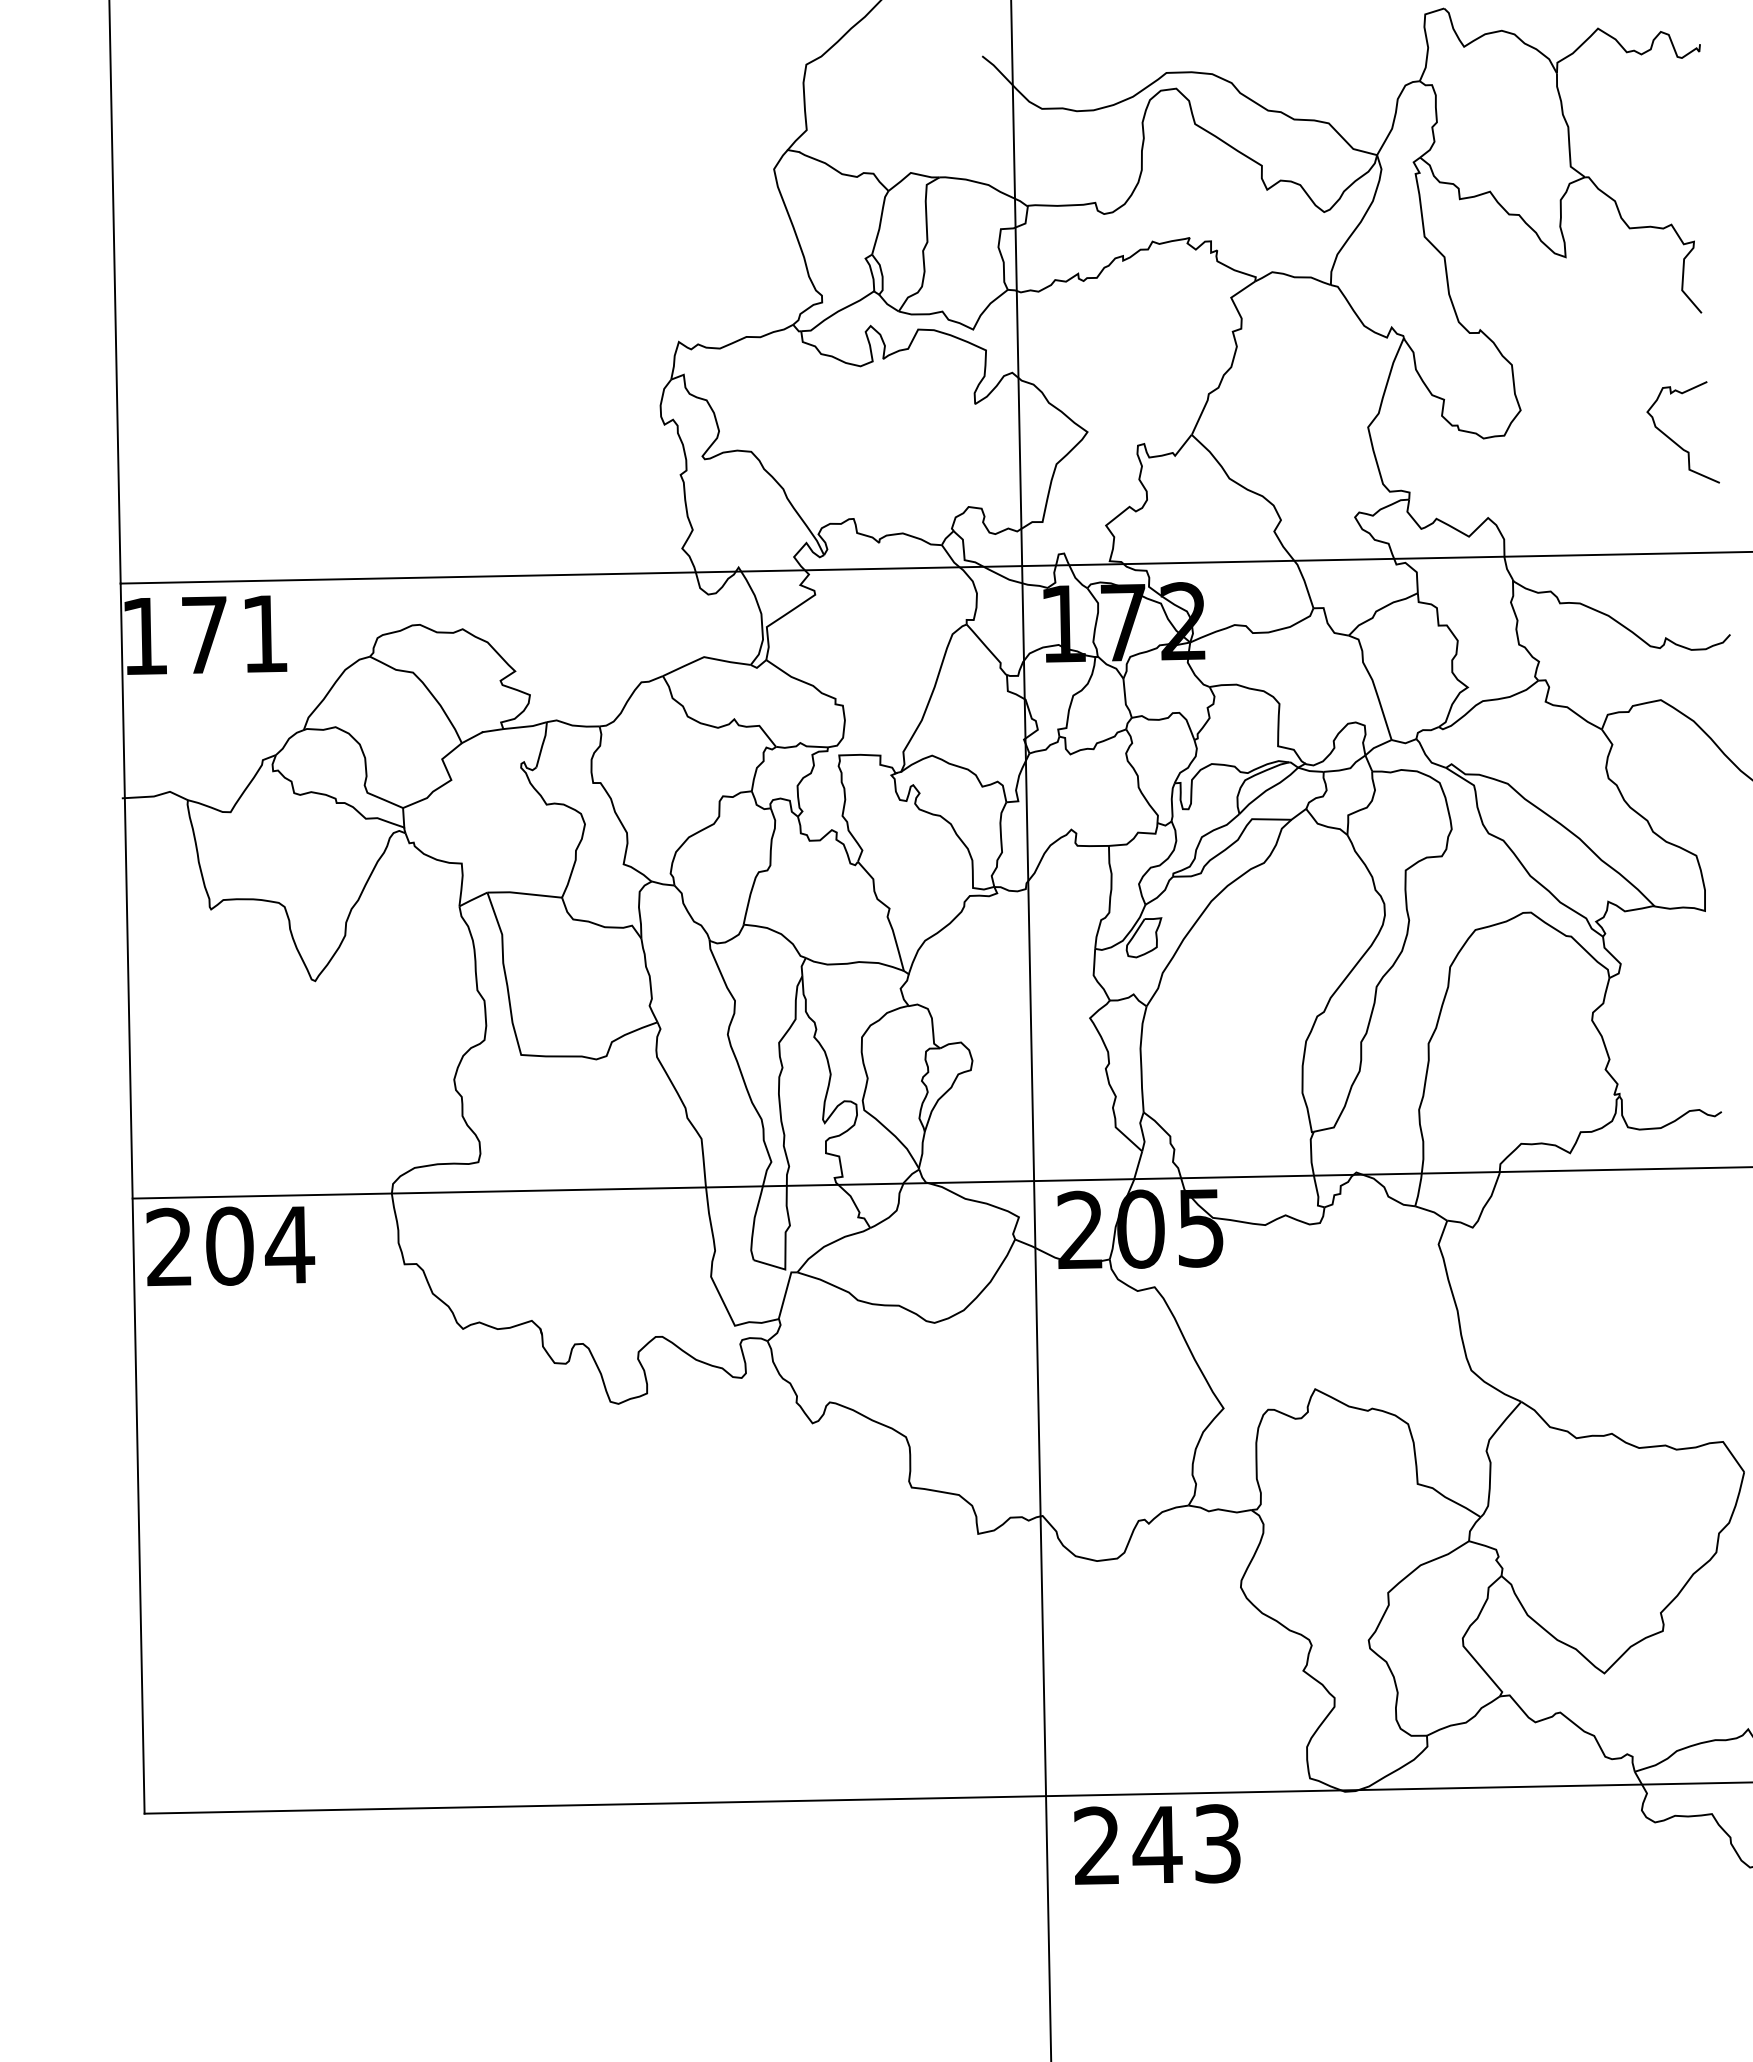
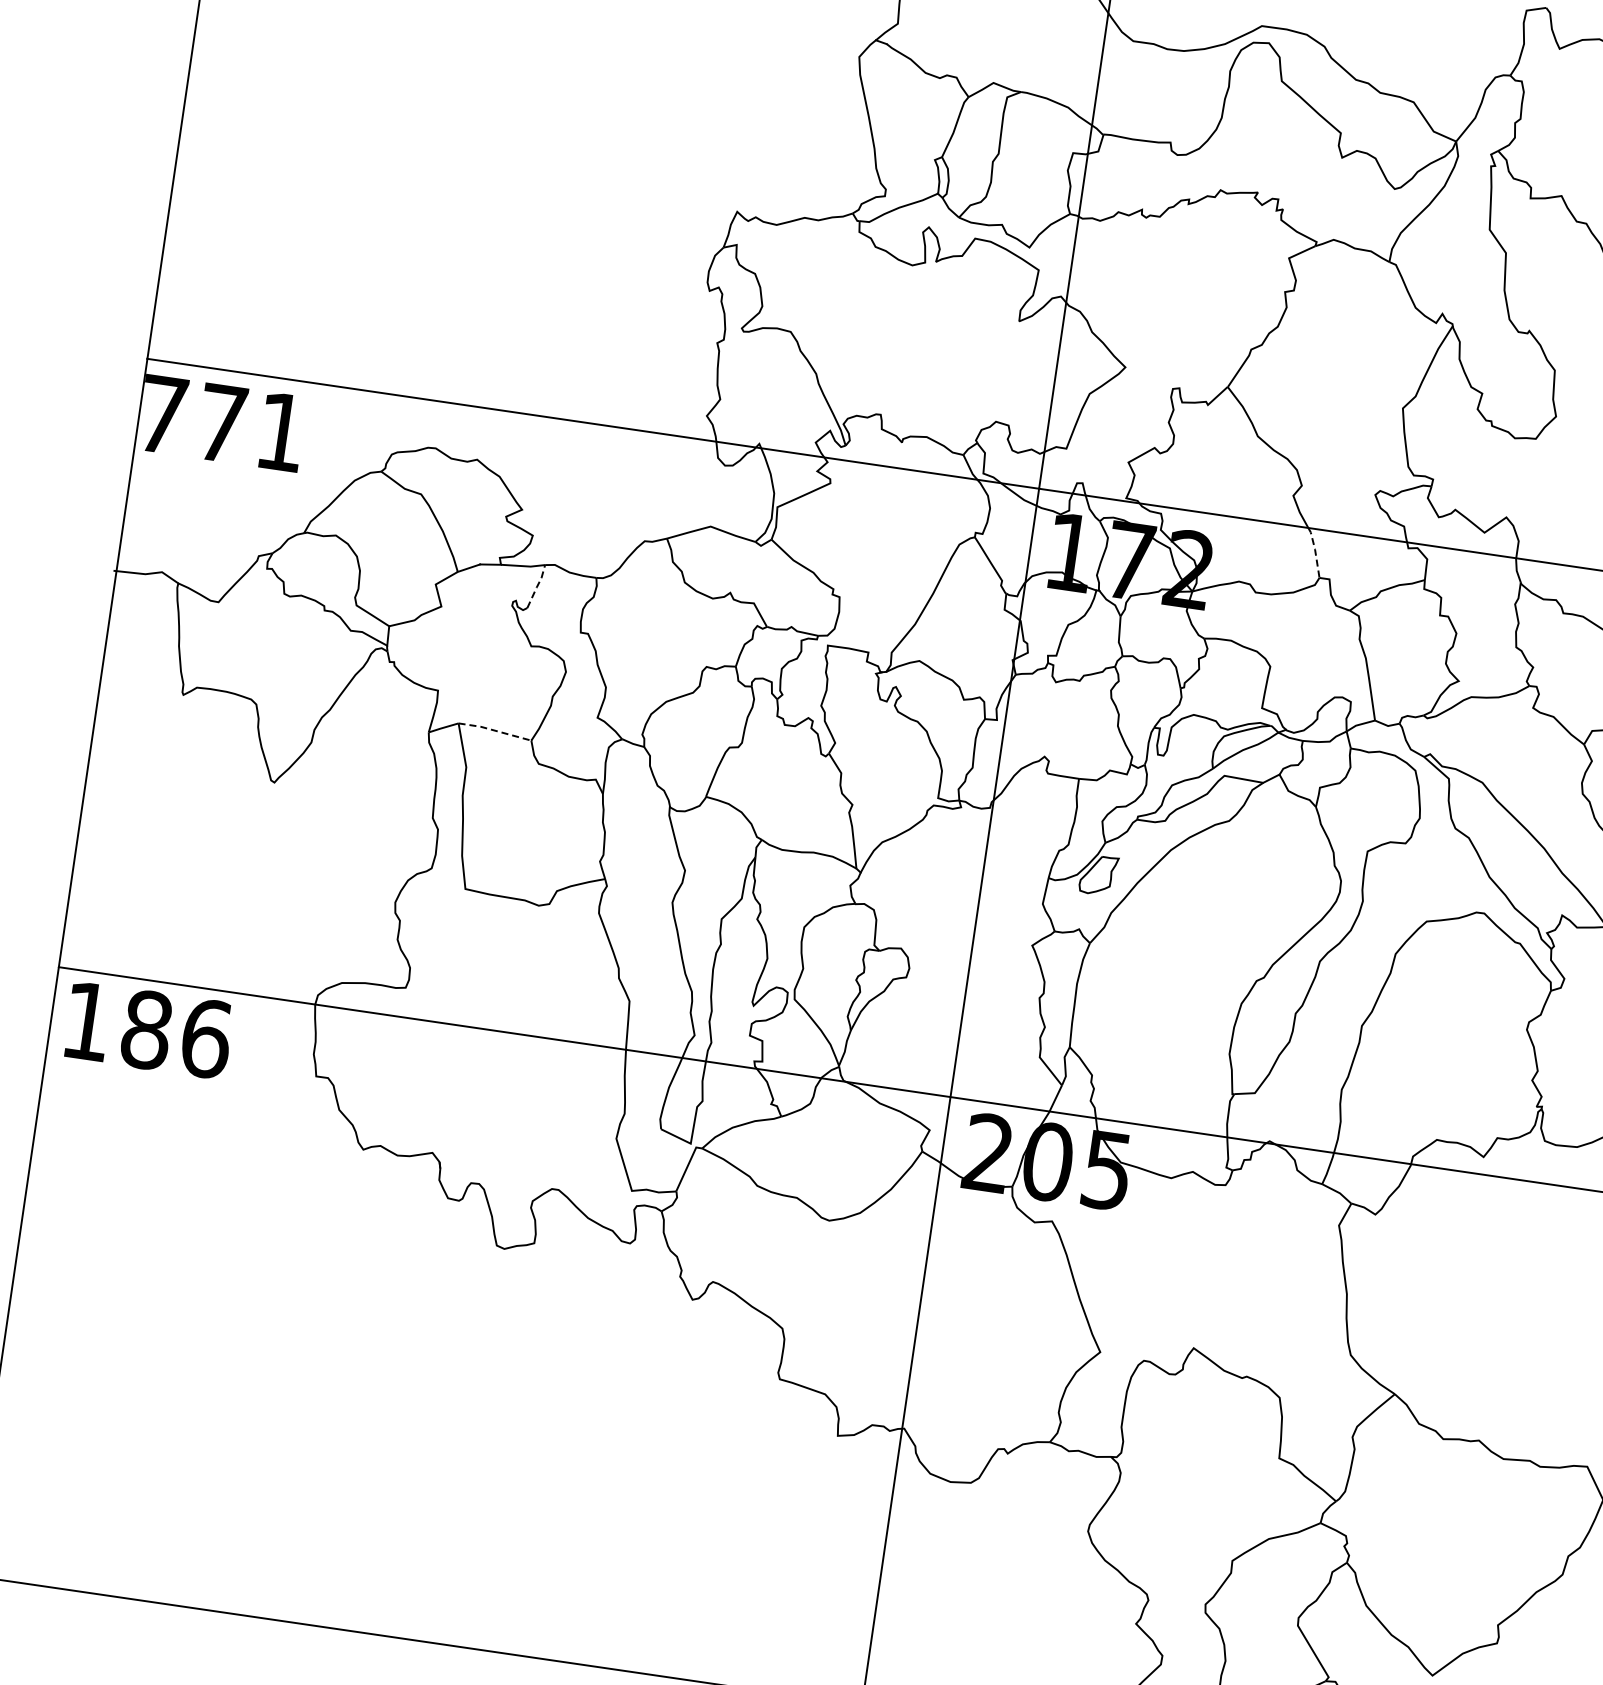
line: (1305, 582) -> (1315, 551), solid -> dashed
text: (144, 635) -> (162, 413), 171 -> 771
line: (542, 744) -> (537, 586), solid -> dashed
line: (524, 893) -> (495, 730), solid -> dashed
text: (230, 1245) -> (147, 1029), 204 -> 186

